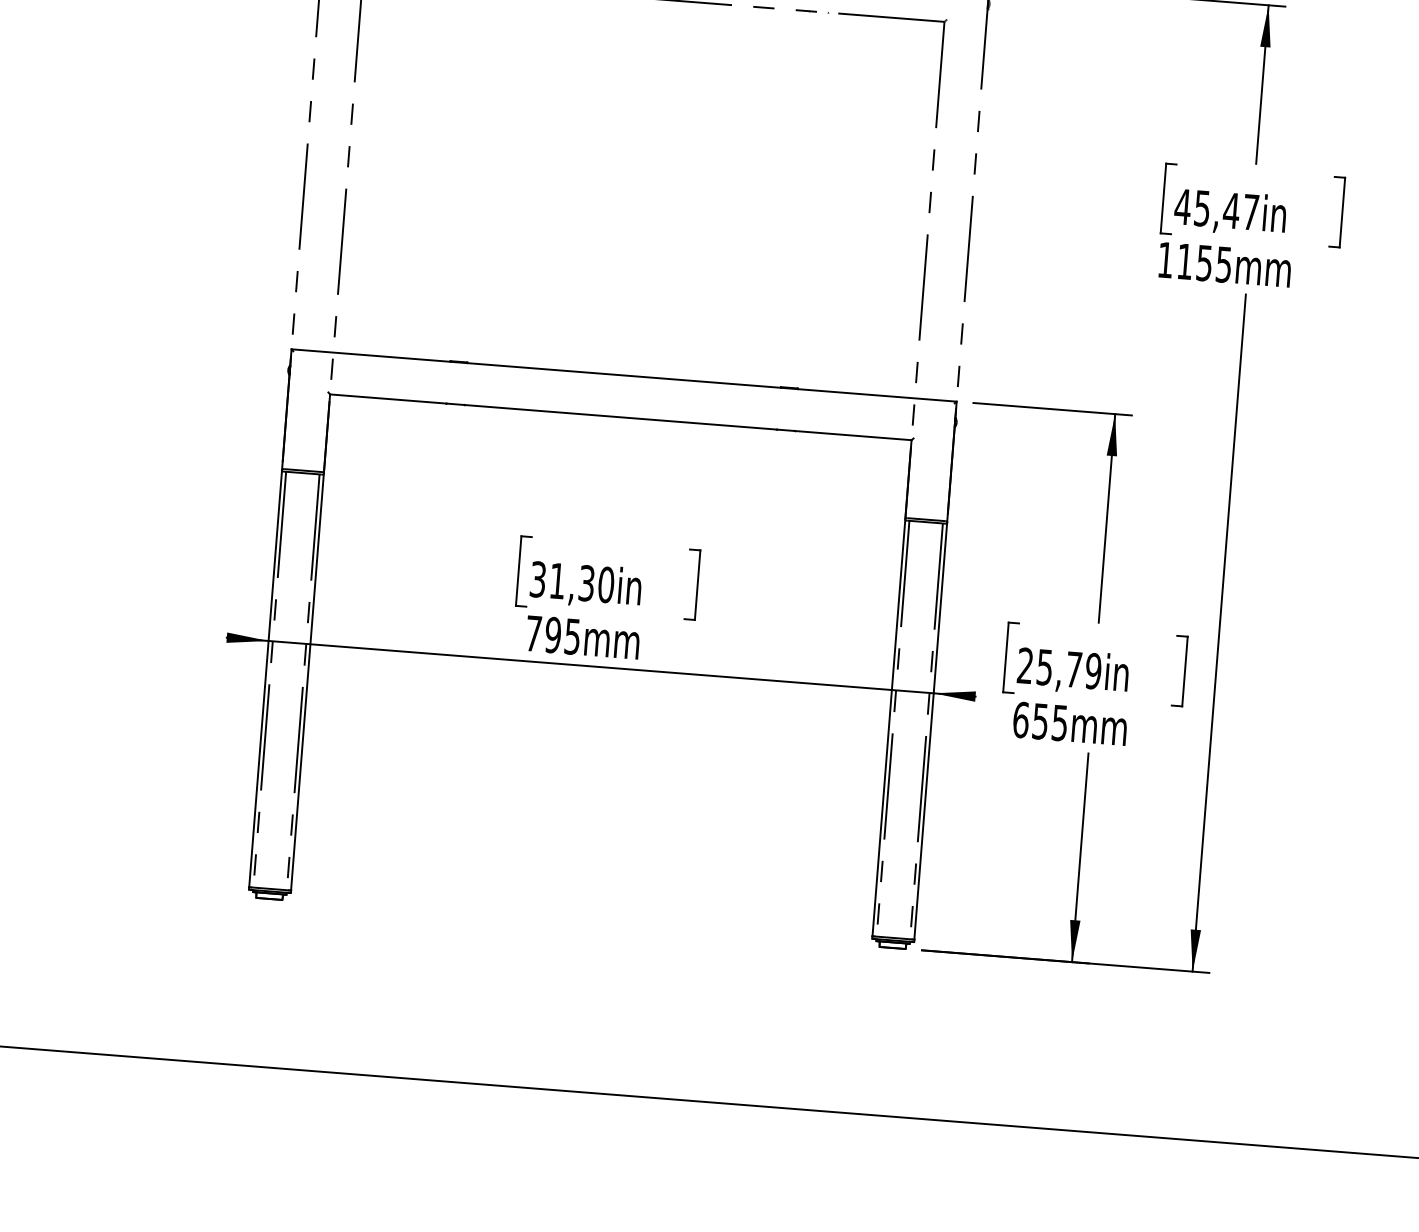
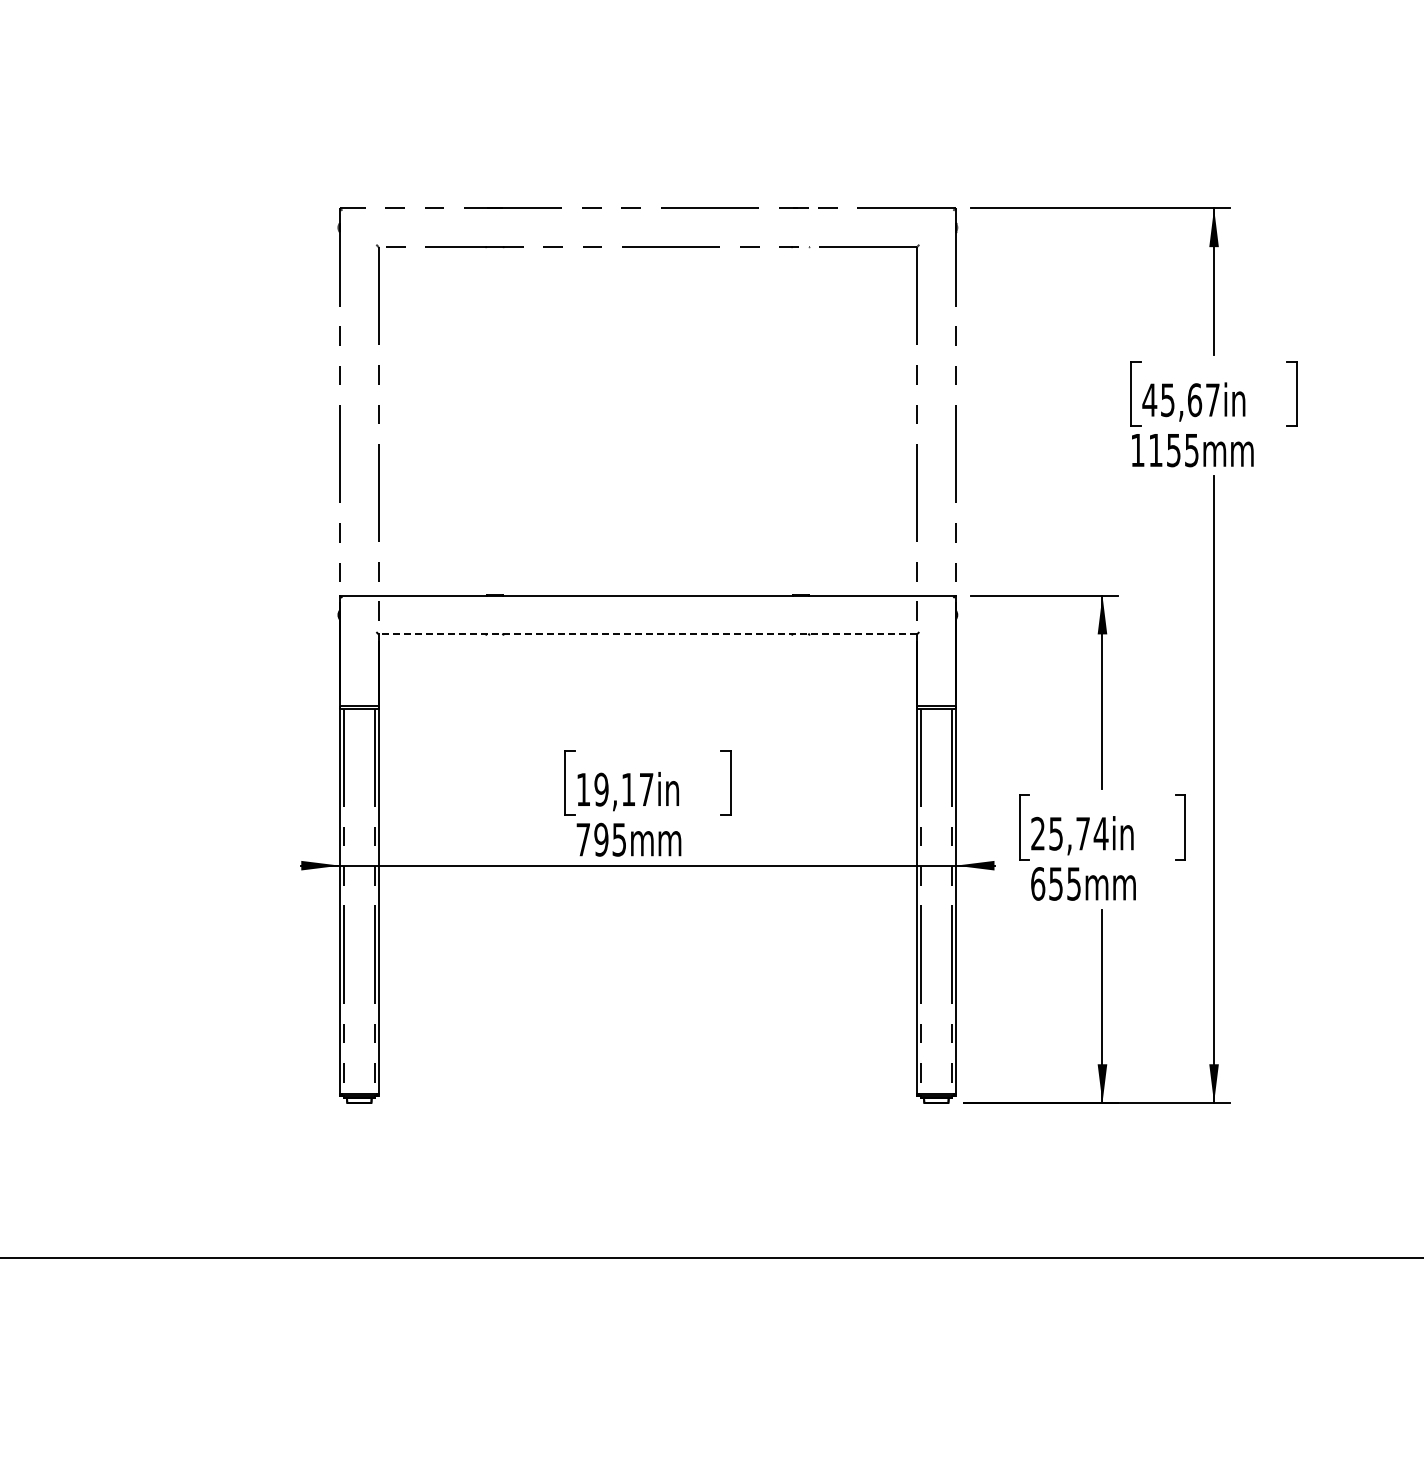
text: (1231, 211) -> (1194, 400), 45,47in -> 45,67in
line: (620, 417) -> (647, 634), solid -> dashed
text: (571, 582) -> (614, 789), 31,30in -> 19,17in
text: (1092, 670) -> (1100, 833), 25,79in -> 25,74in

